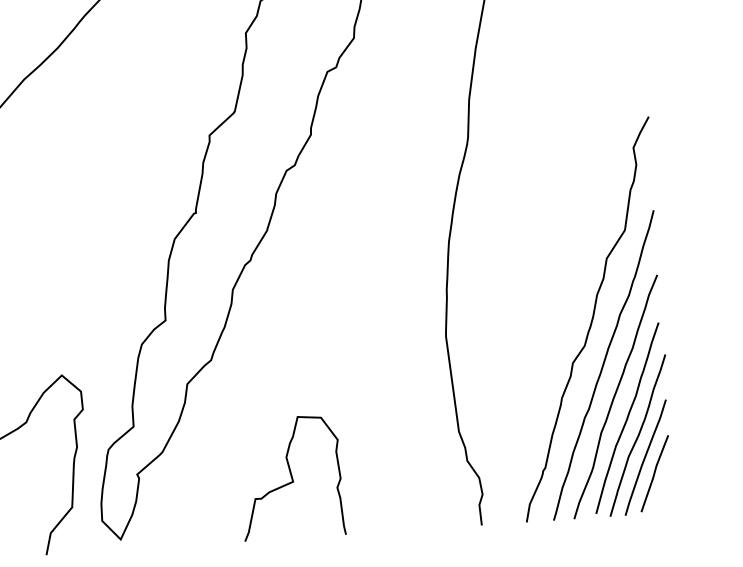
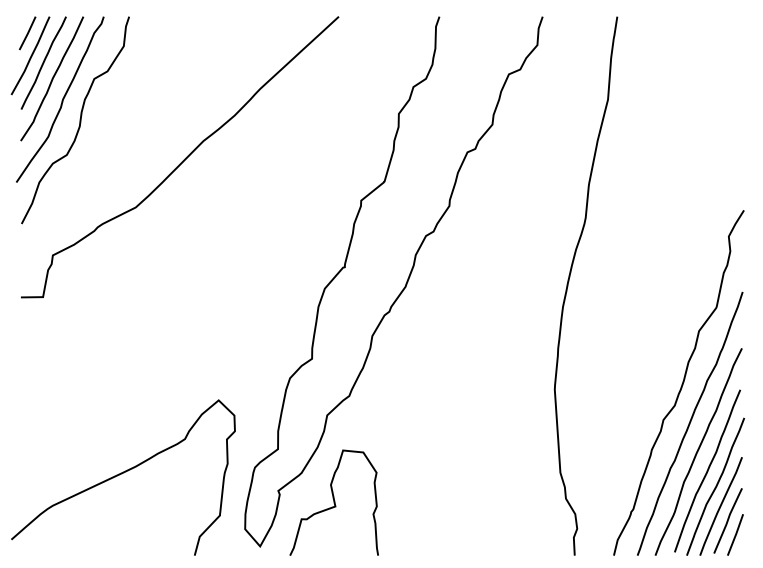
curve: (290, 477) -> (333, 502), moved
line: (664, 488) -> (735, 534), added

